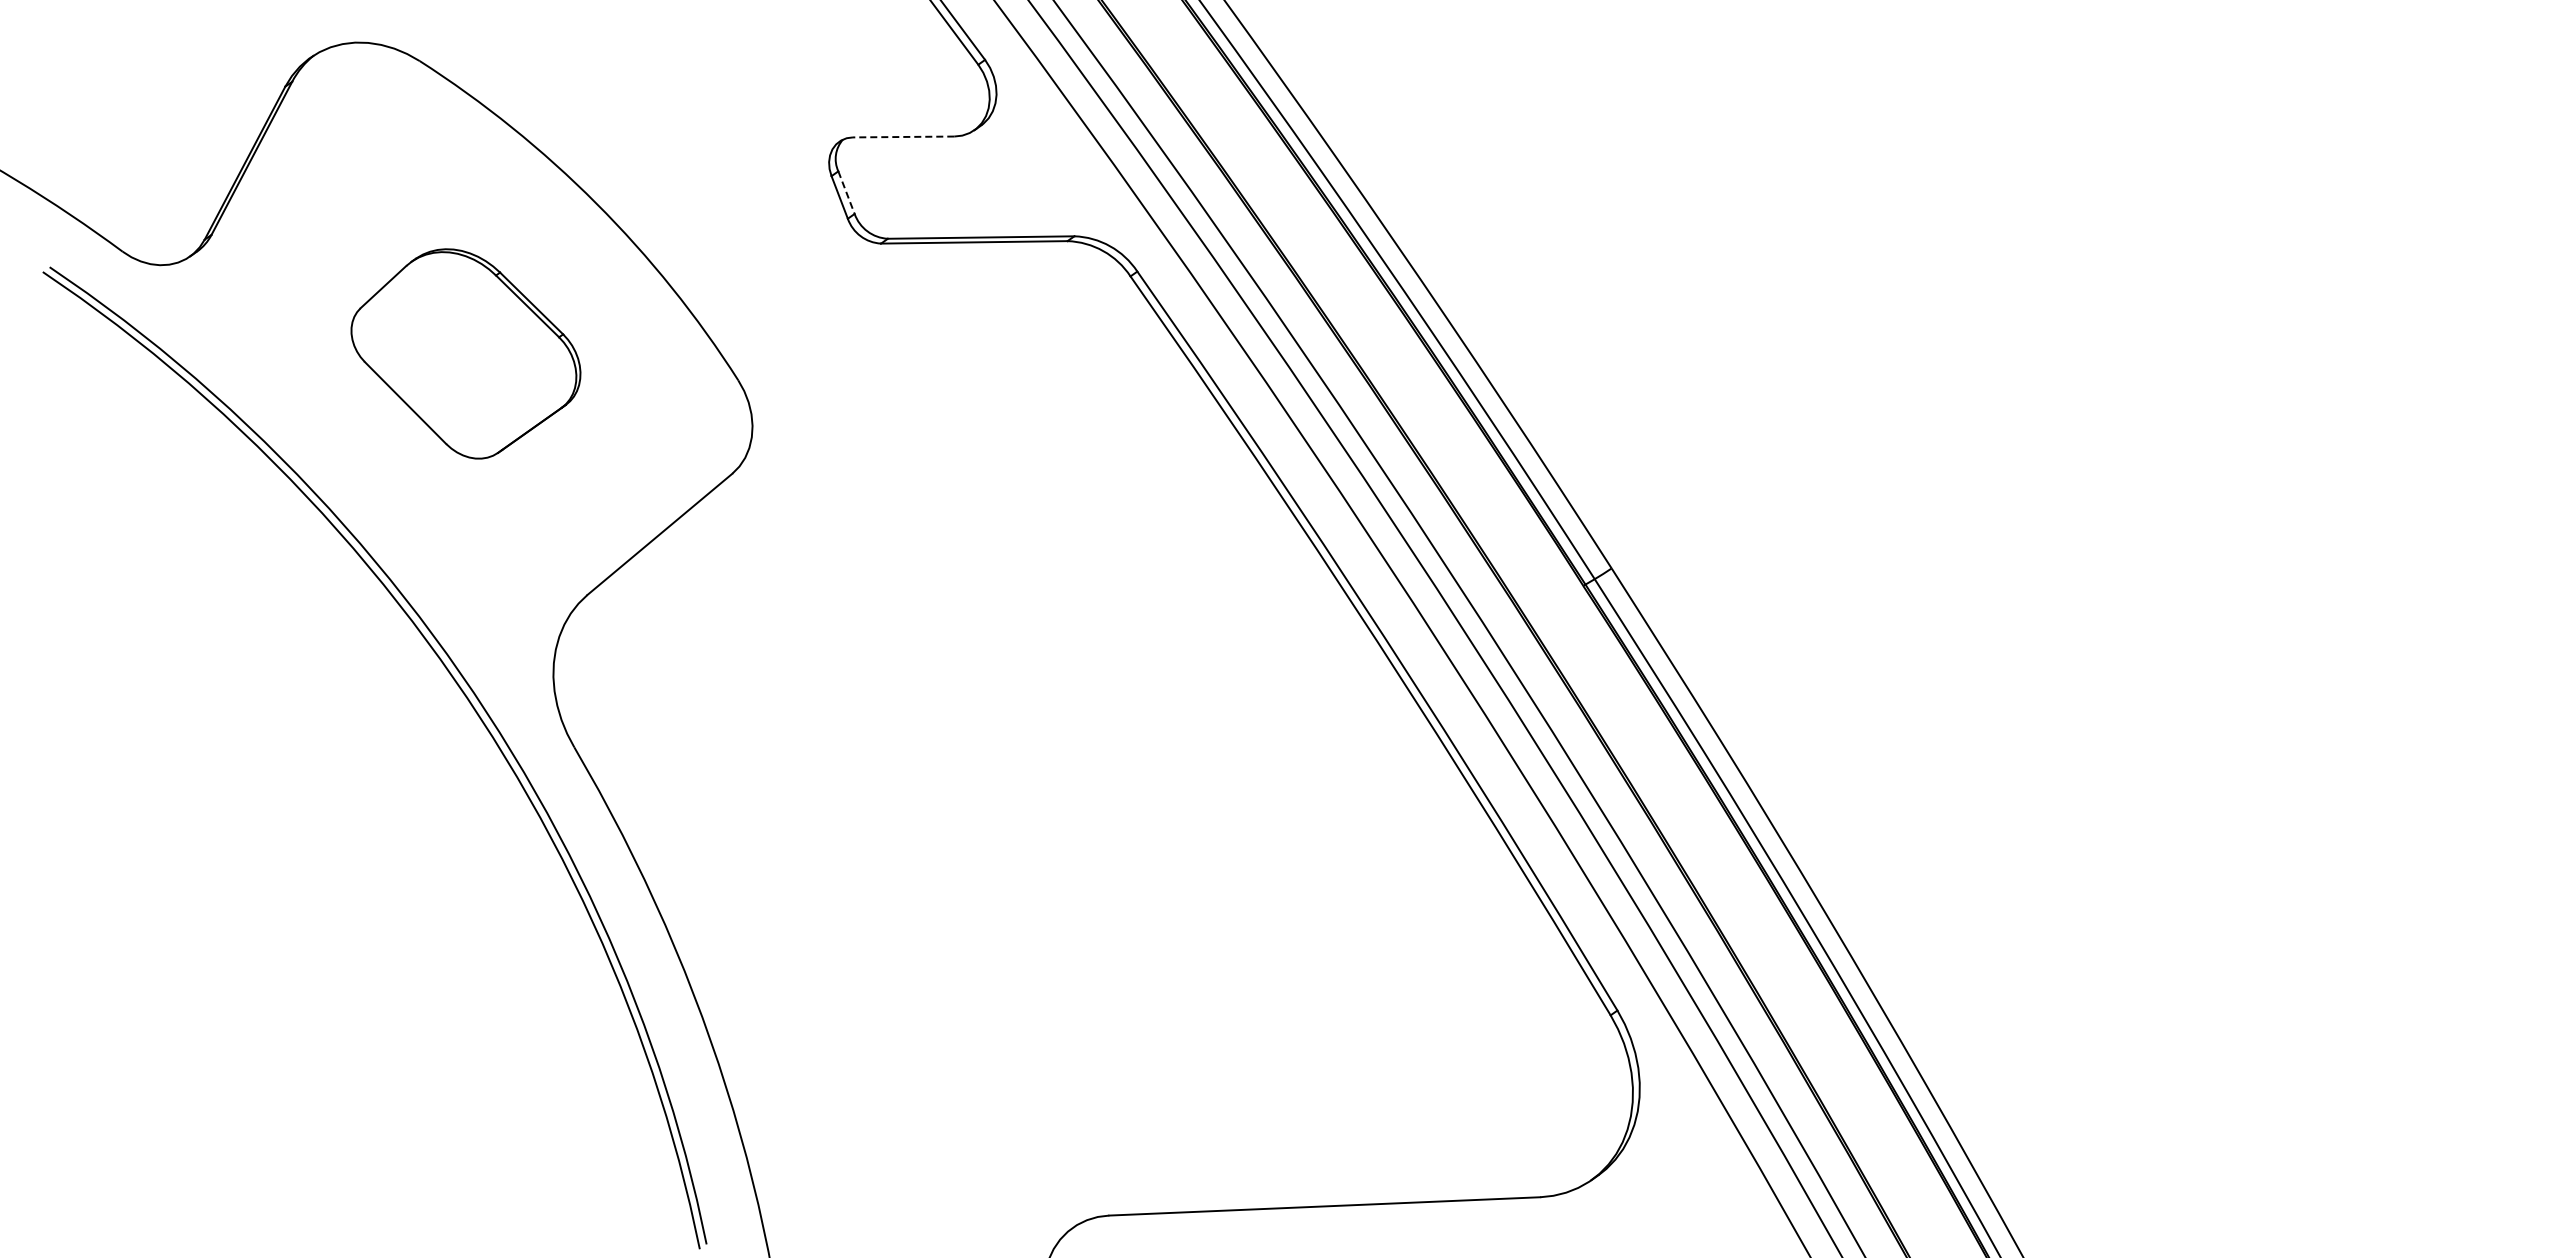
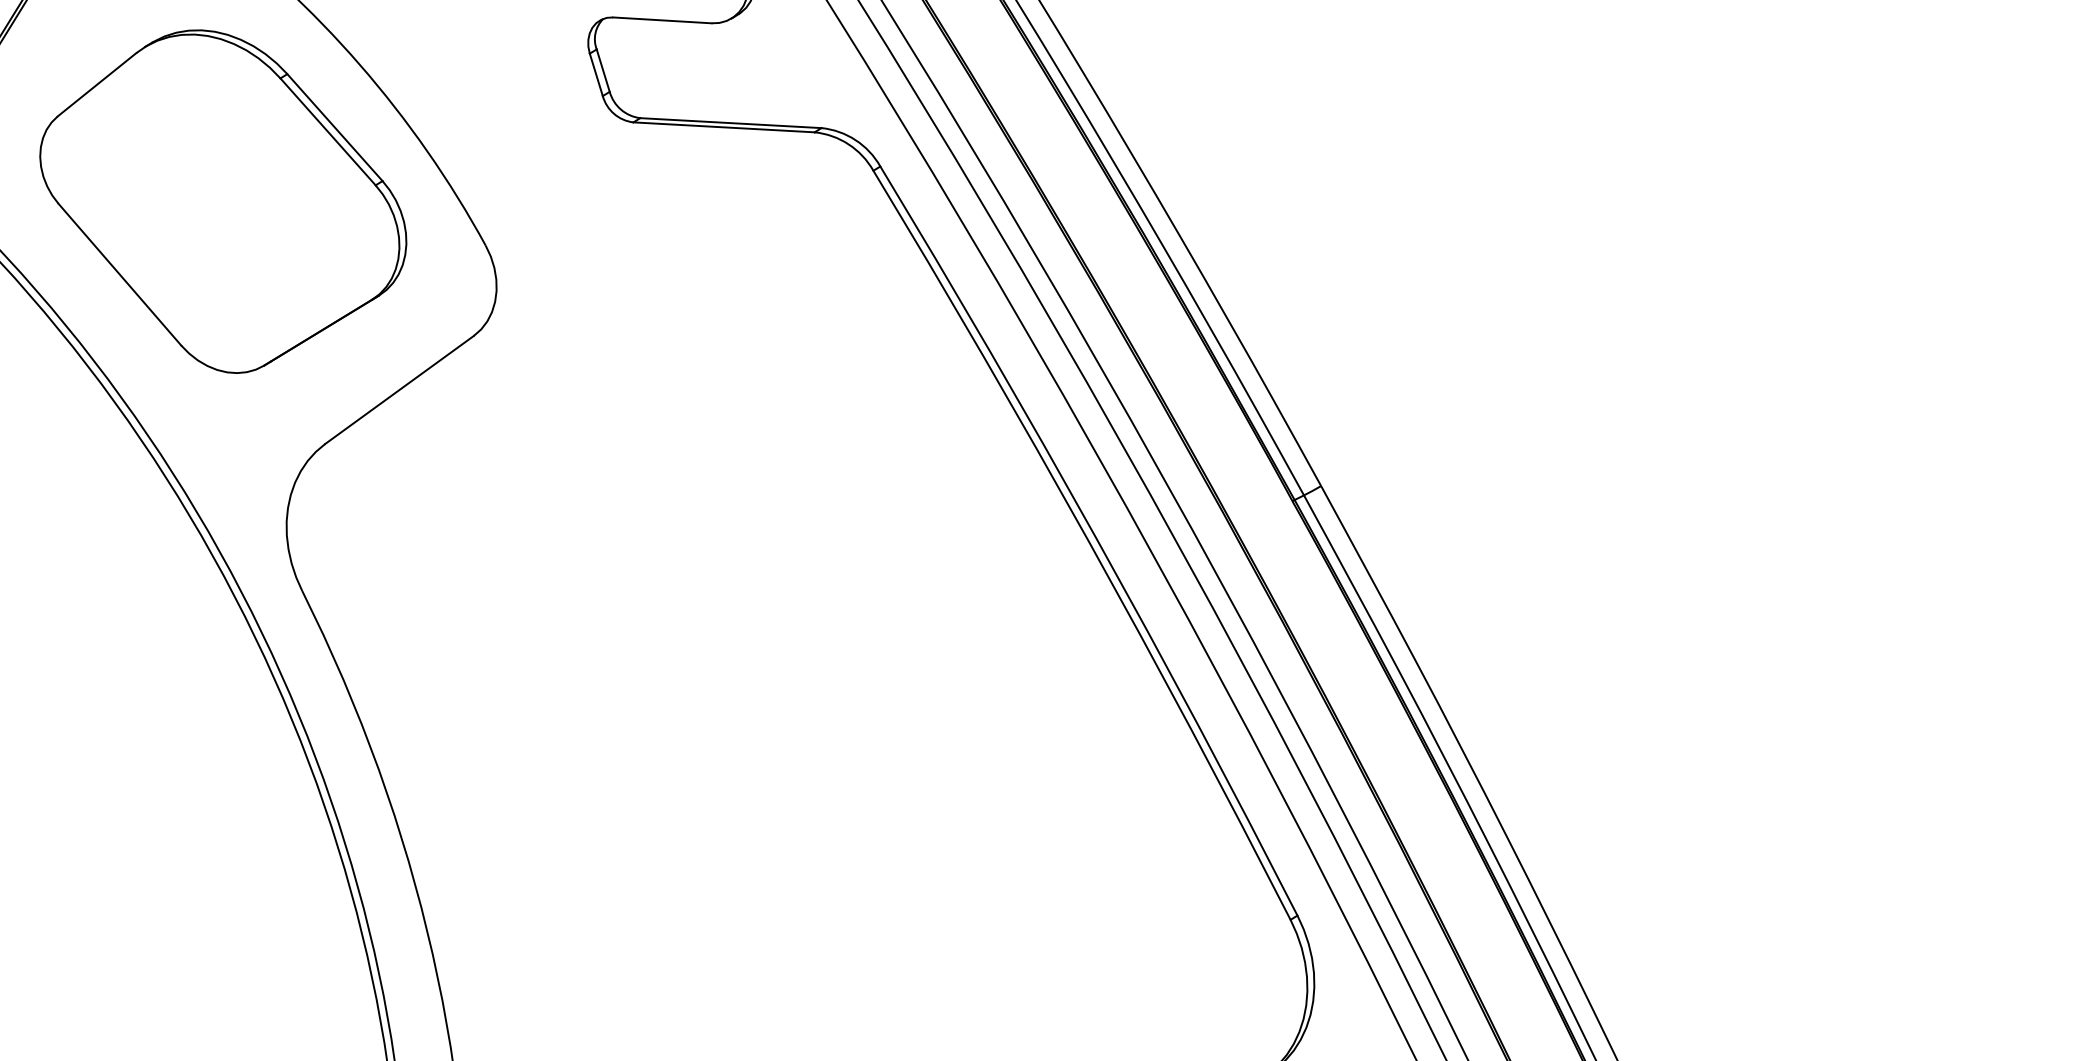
line: (903, 136) -> (662, 19), dashed -> solid
line: (846, 192) -> (603, 70), dashed -> solid
part: (465, 353) -> (222, 201), size x1.67

